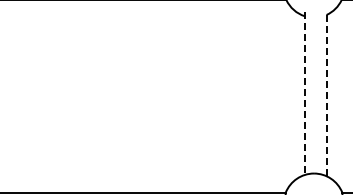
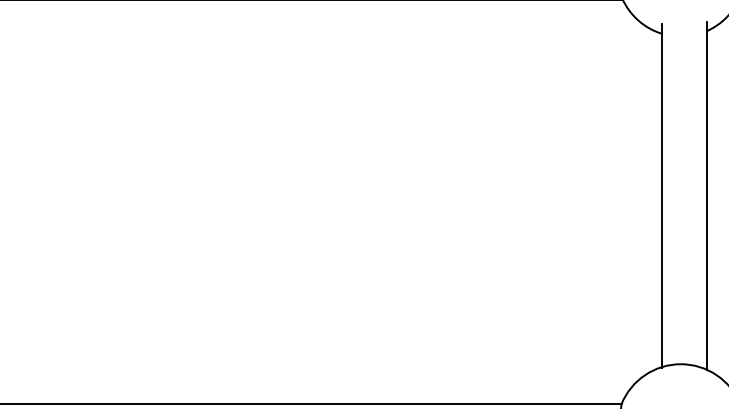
line: (304, 93) -> (660, 196), dashed -> solid
line: (326, 93) -> (707, 196), dashed -> solid

